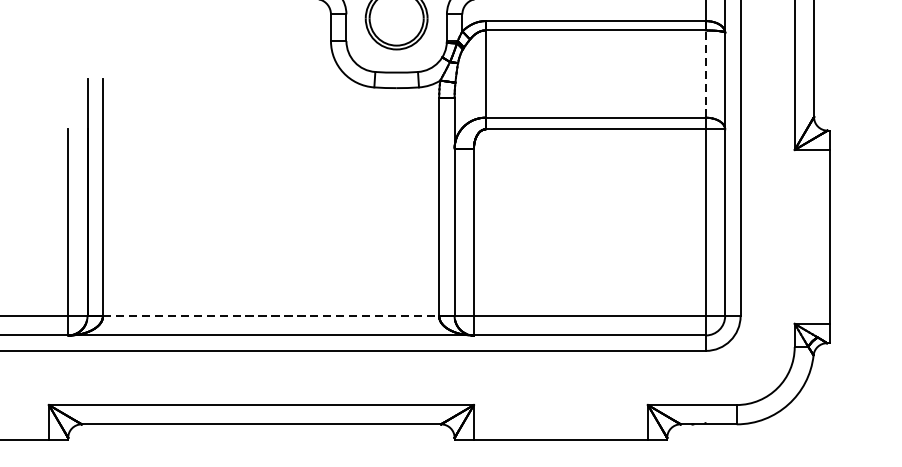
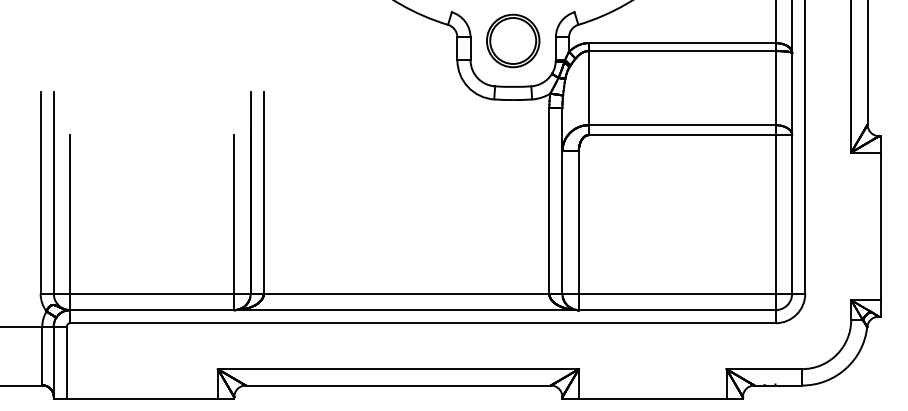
line: (705, 73) -> (775, 87), dashed -> solid
line: (271, 315) -> (406, 293), dashed -> solid

